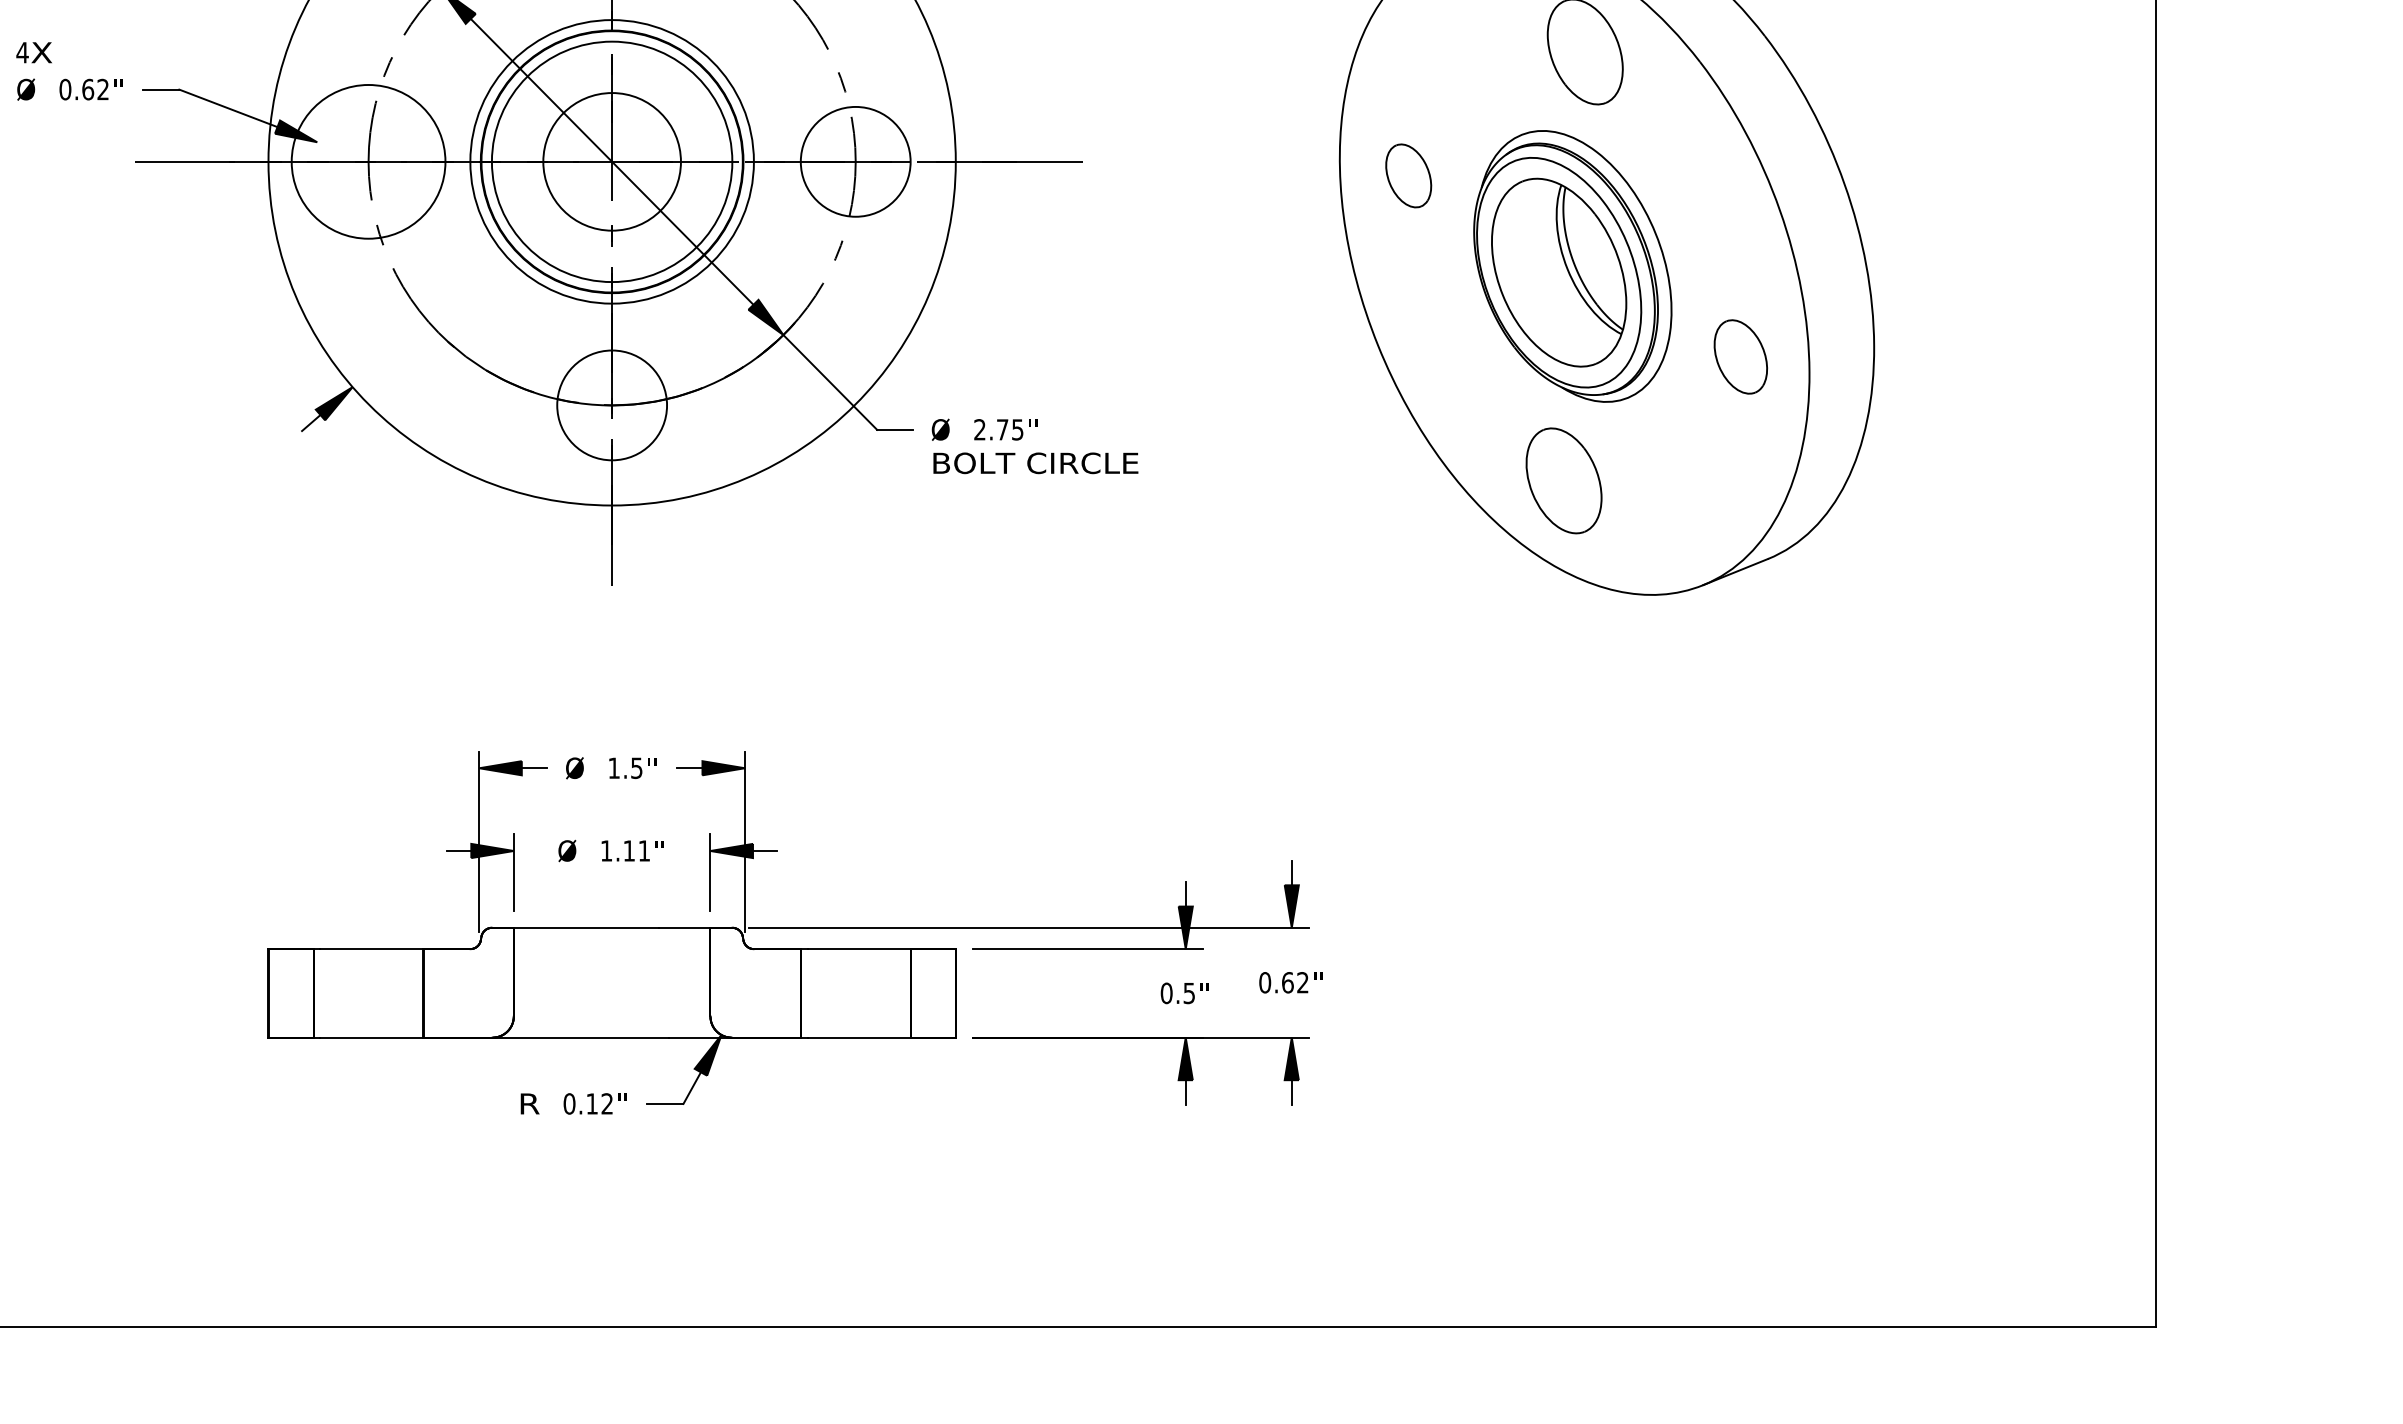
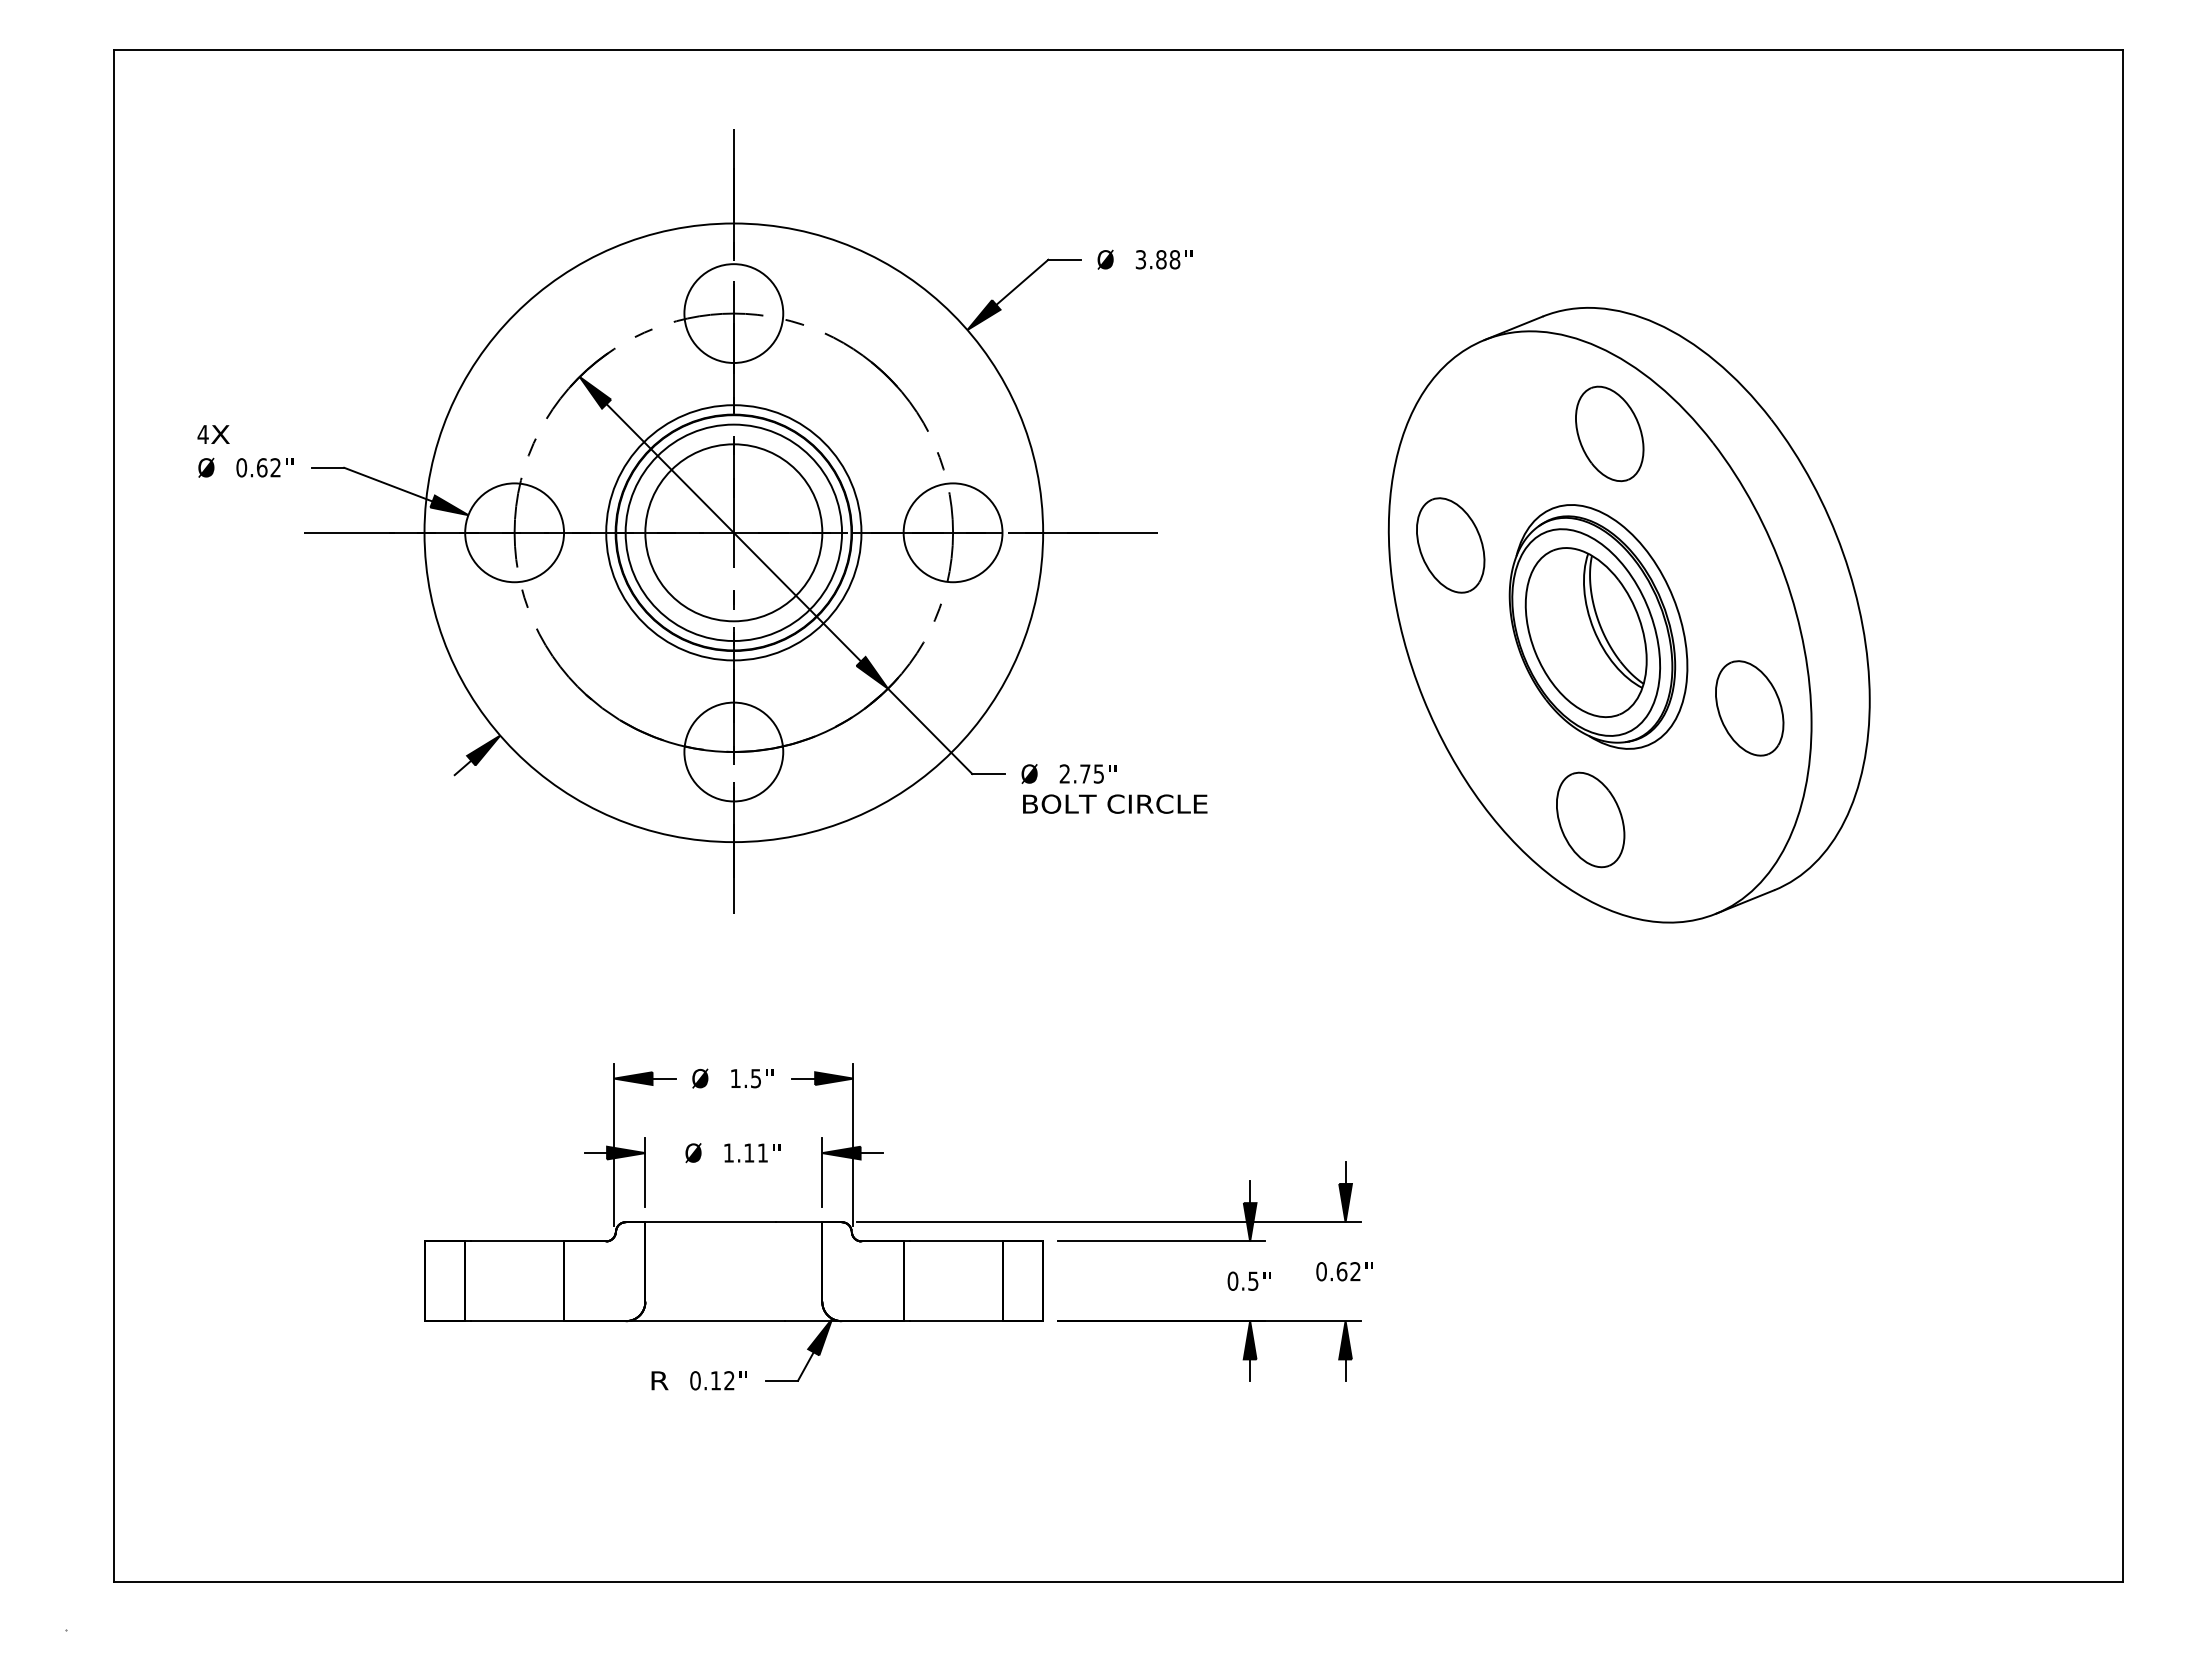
circle: (368, 161) -> (514, 532), size x0.71
circle: (611, 161) -> (733, 532), size x1.43
part: (1408, 175) -> (1450, 545), size x1.67
part: (1740, 357) -> (1749, 708), size x1.43

